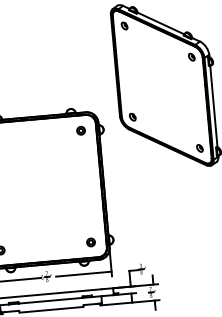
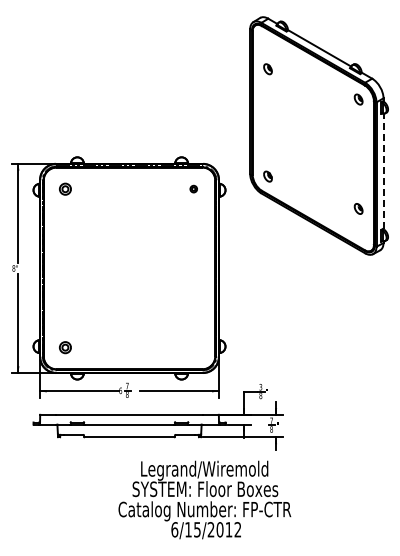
part: (124, 26) -> (267, 69), moved
line: (213, 106) -> (383, 171), solid -> dashed
part: (80, 130) -> (193, 188), size x0.6
part: (199, 148) -> (358, 208), moved
part: (90, 242) -> (193, 347), removed

